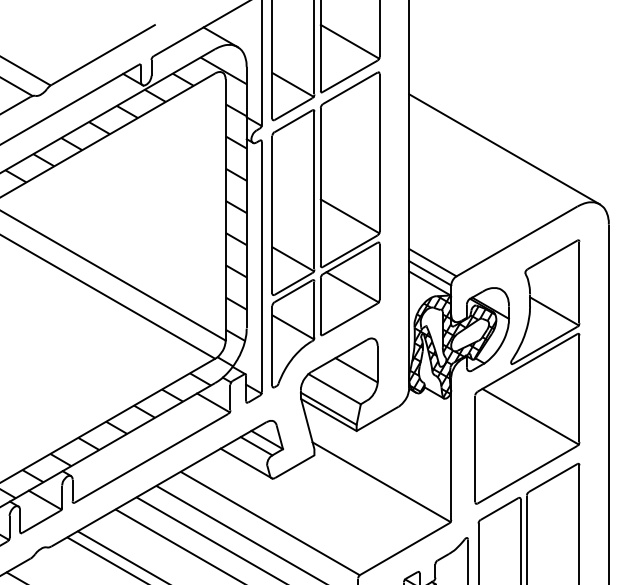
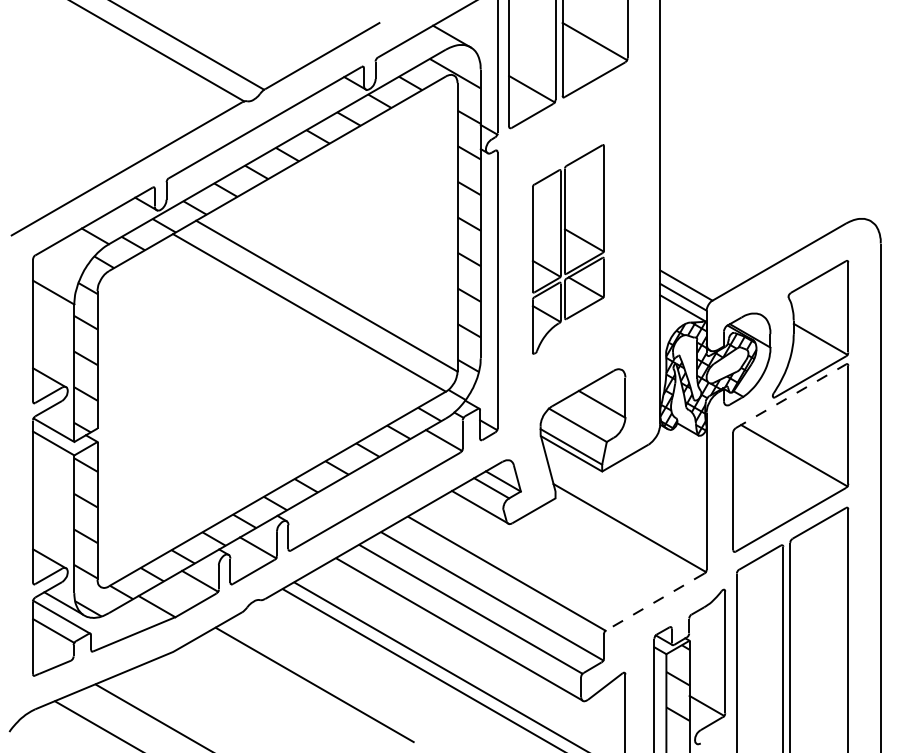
line: (504, 149) -> (765, 160), removed
part: (326, 230) -> (568, 249), size x0.6
line: (527, 363) -> (790, 396), solid -> dashed
line: (404, 549) -> (655, 602), solid -> dashed

